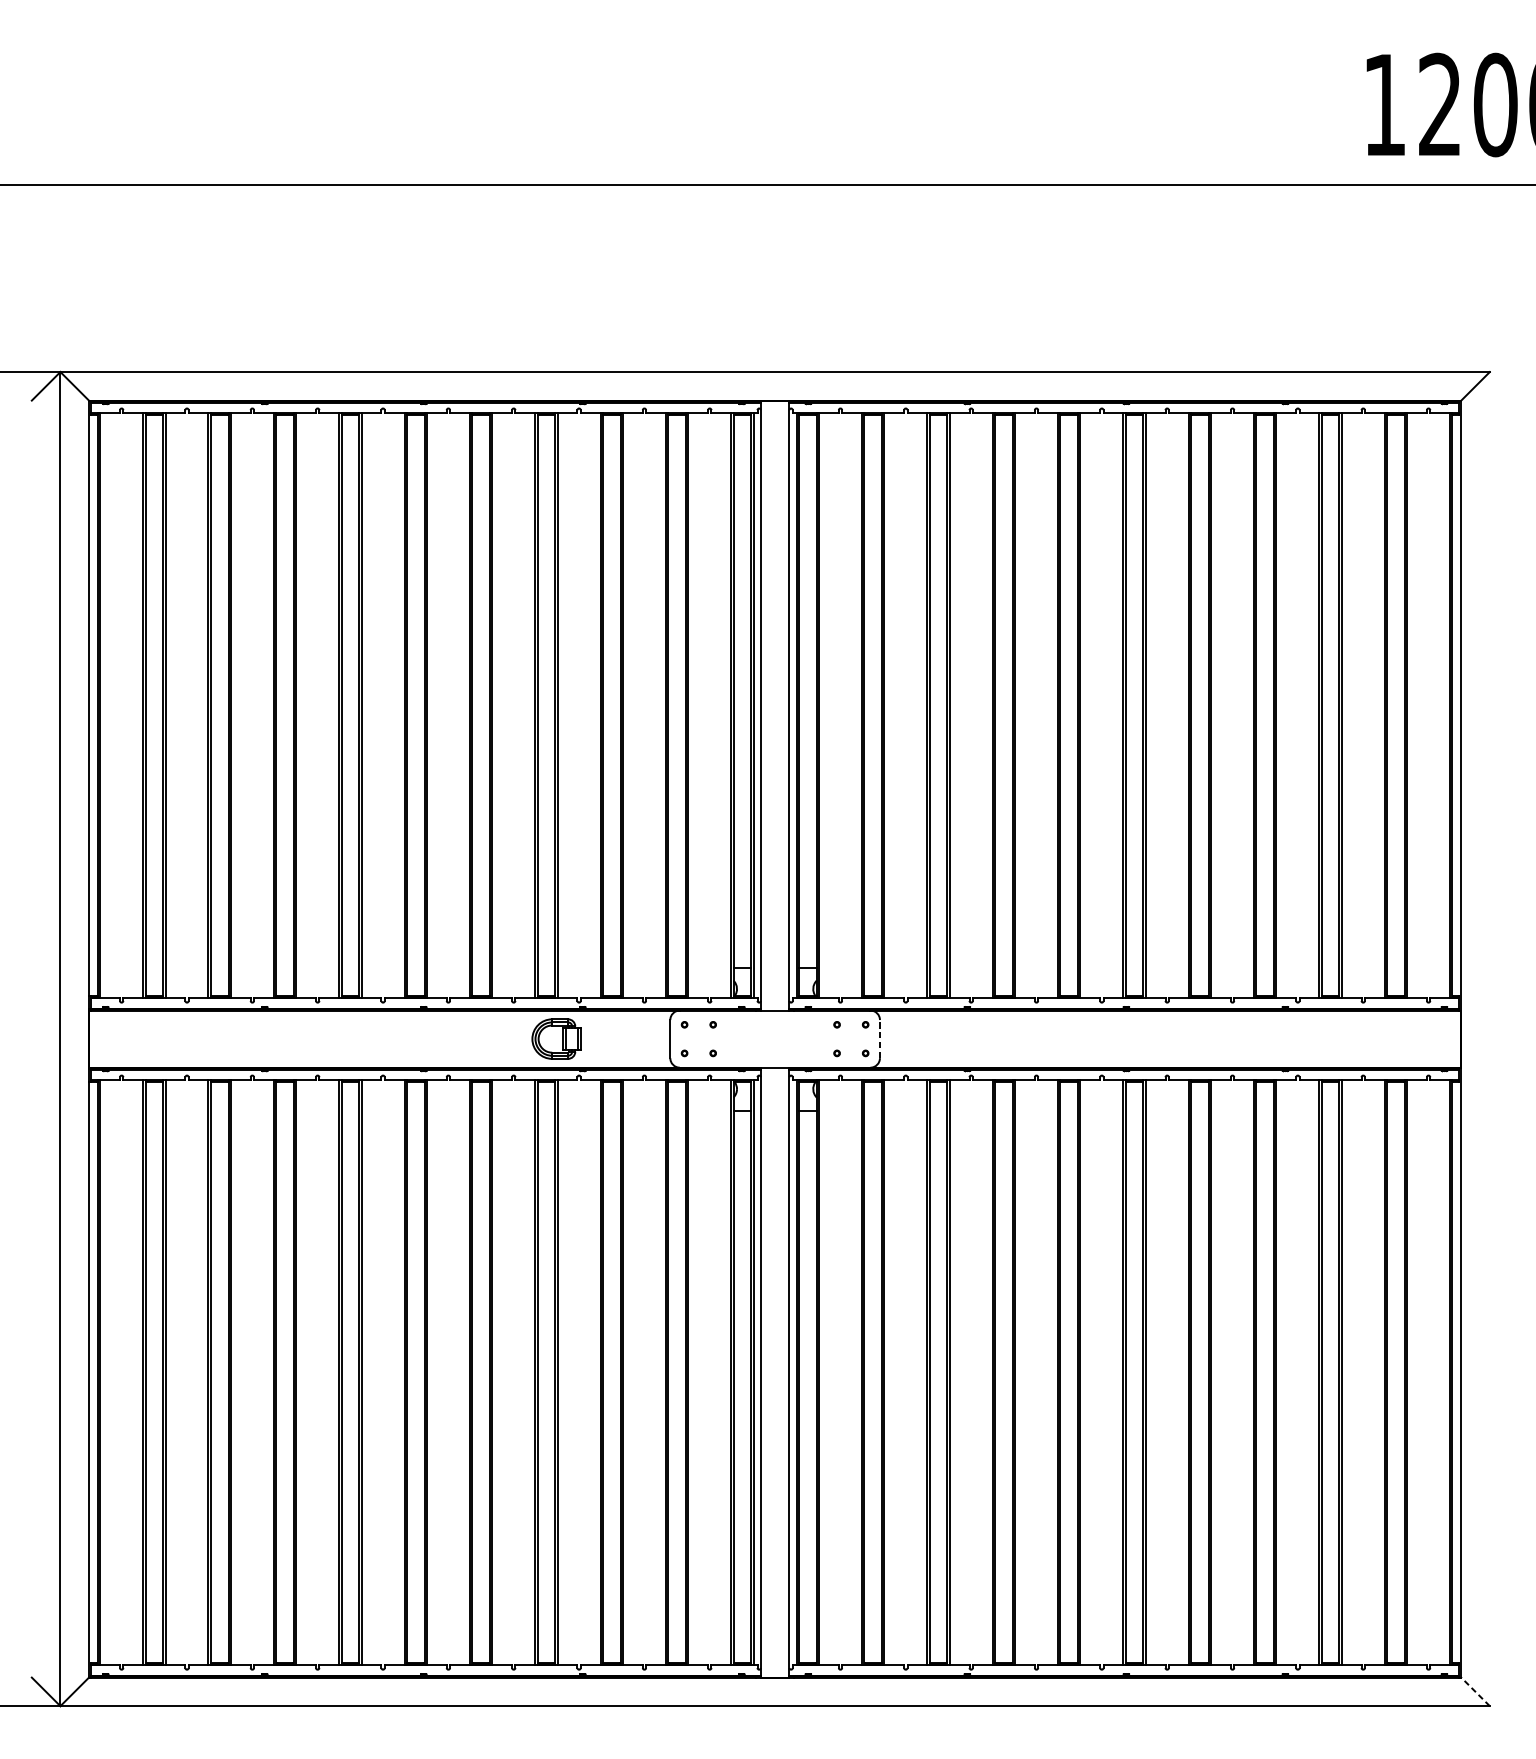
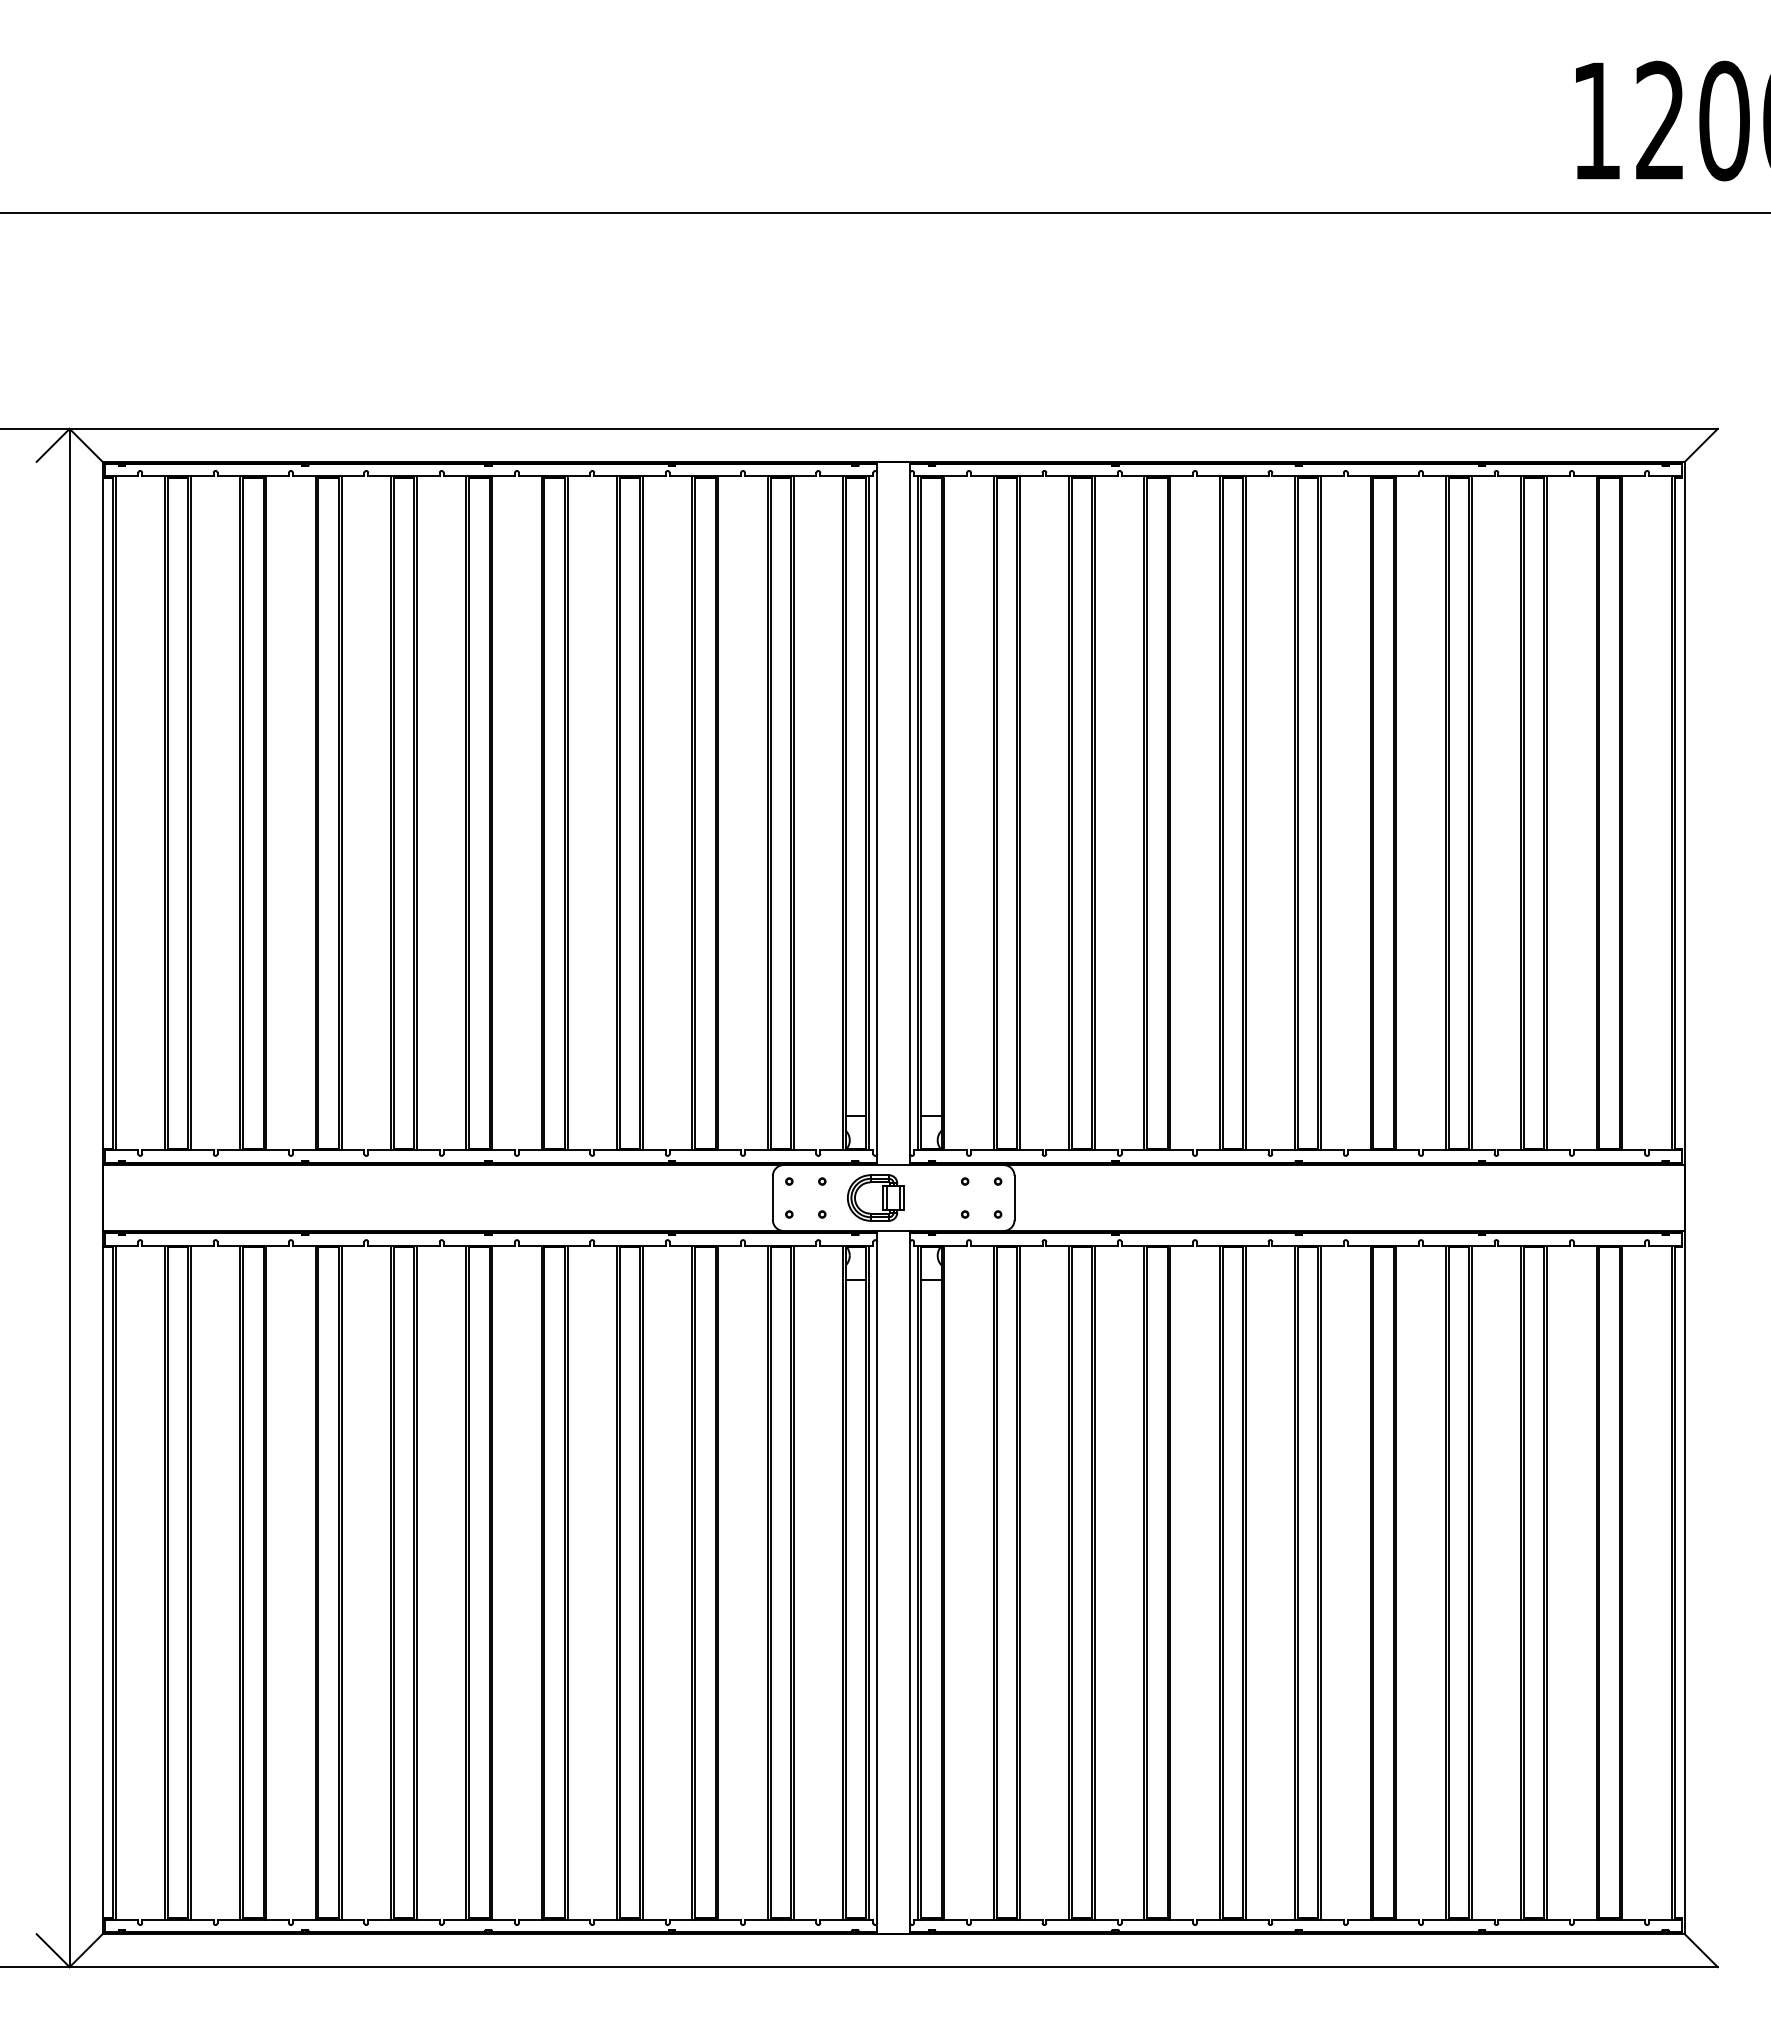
part: (556, 1038) -> (875, 1197), moved
line: (879, 1039) -> (1014, 1198), dashed -> solid
line: (1474, 1691) -> (1700, 1950), dashed -> solid

